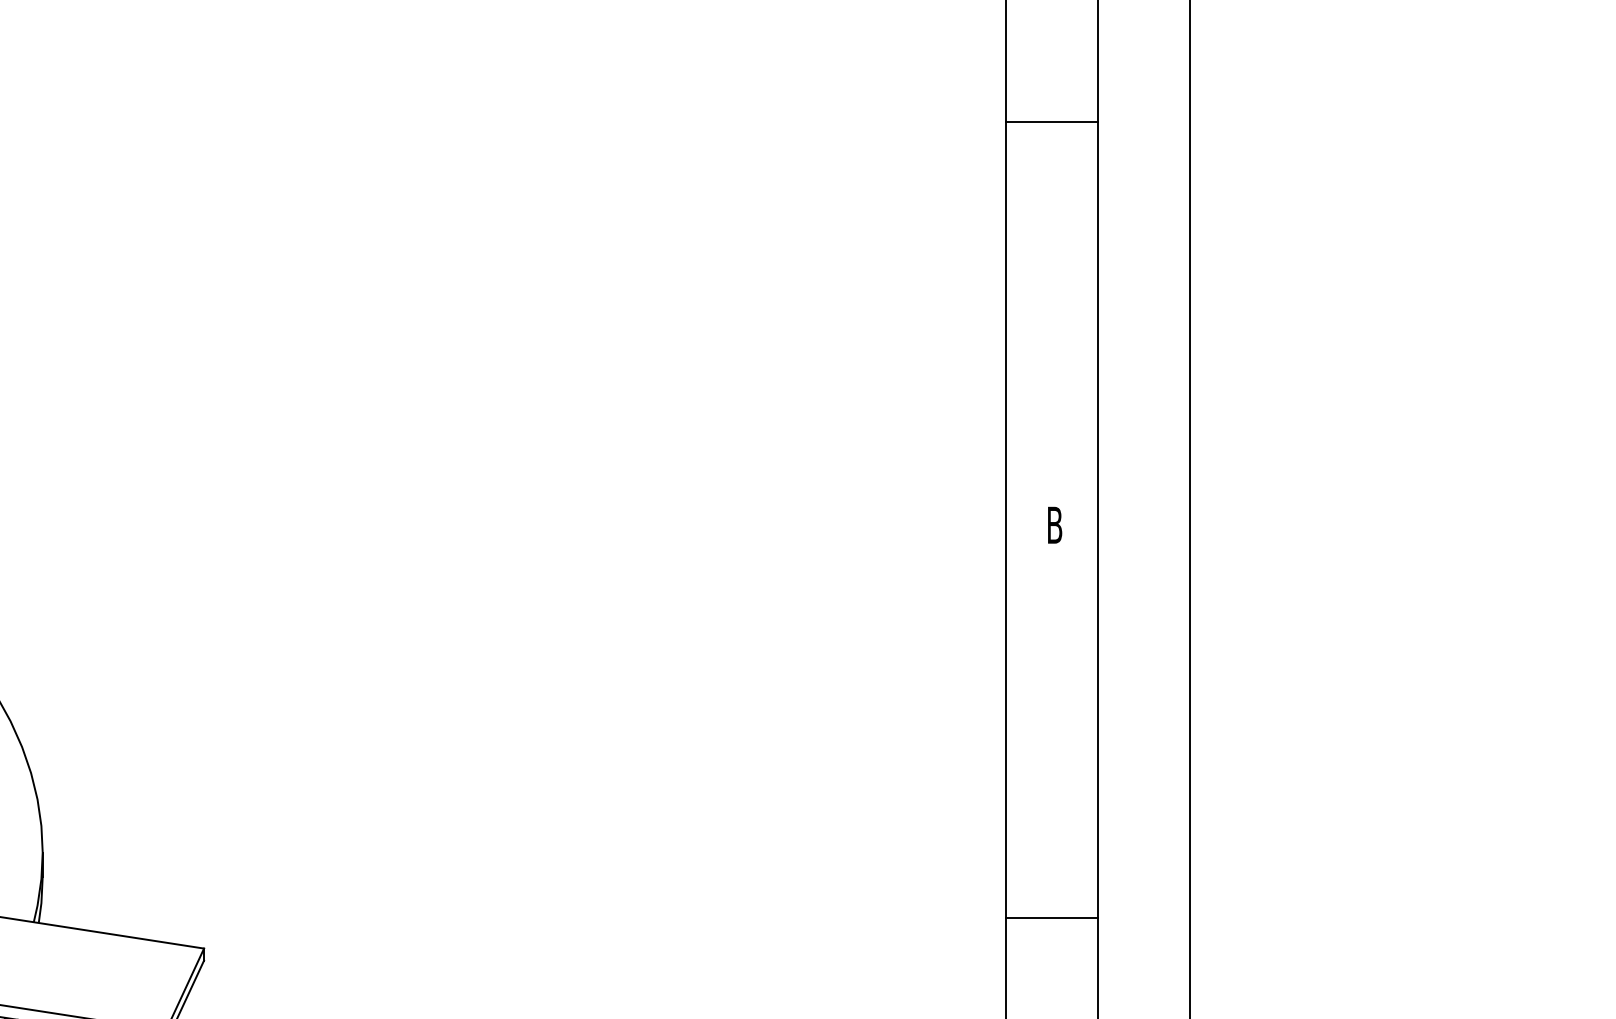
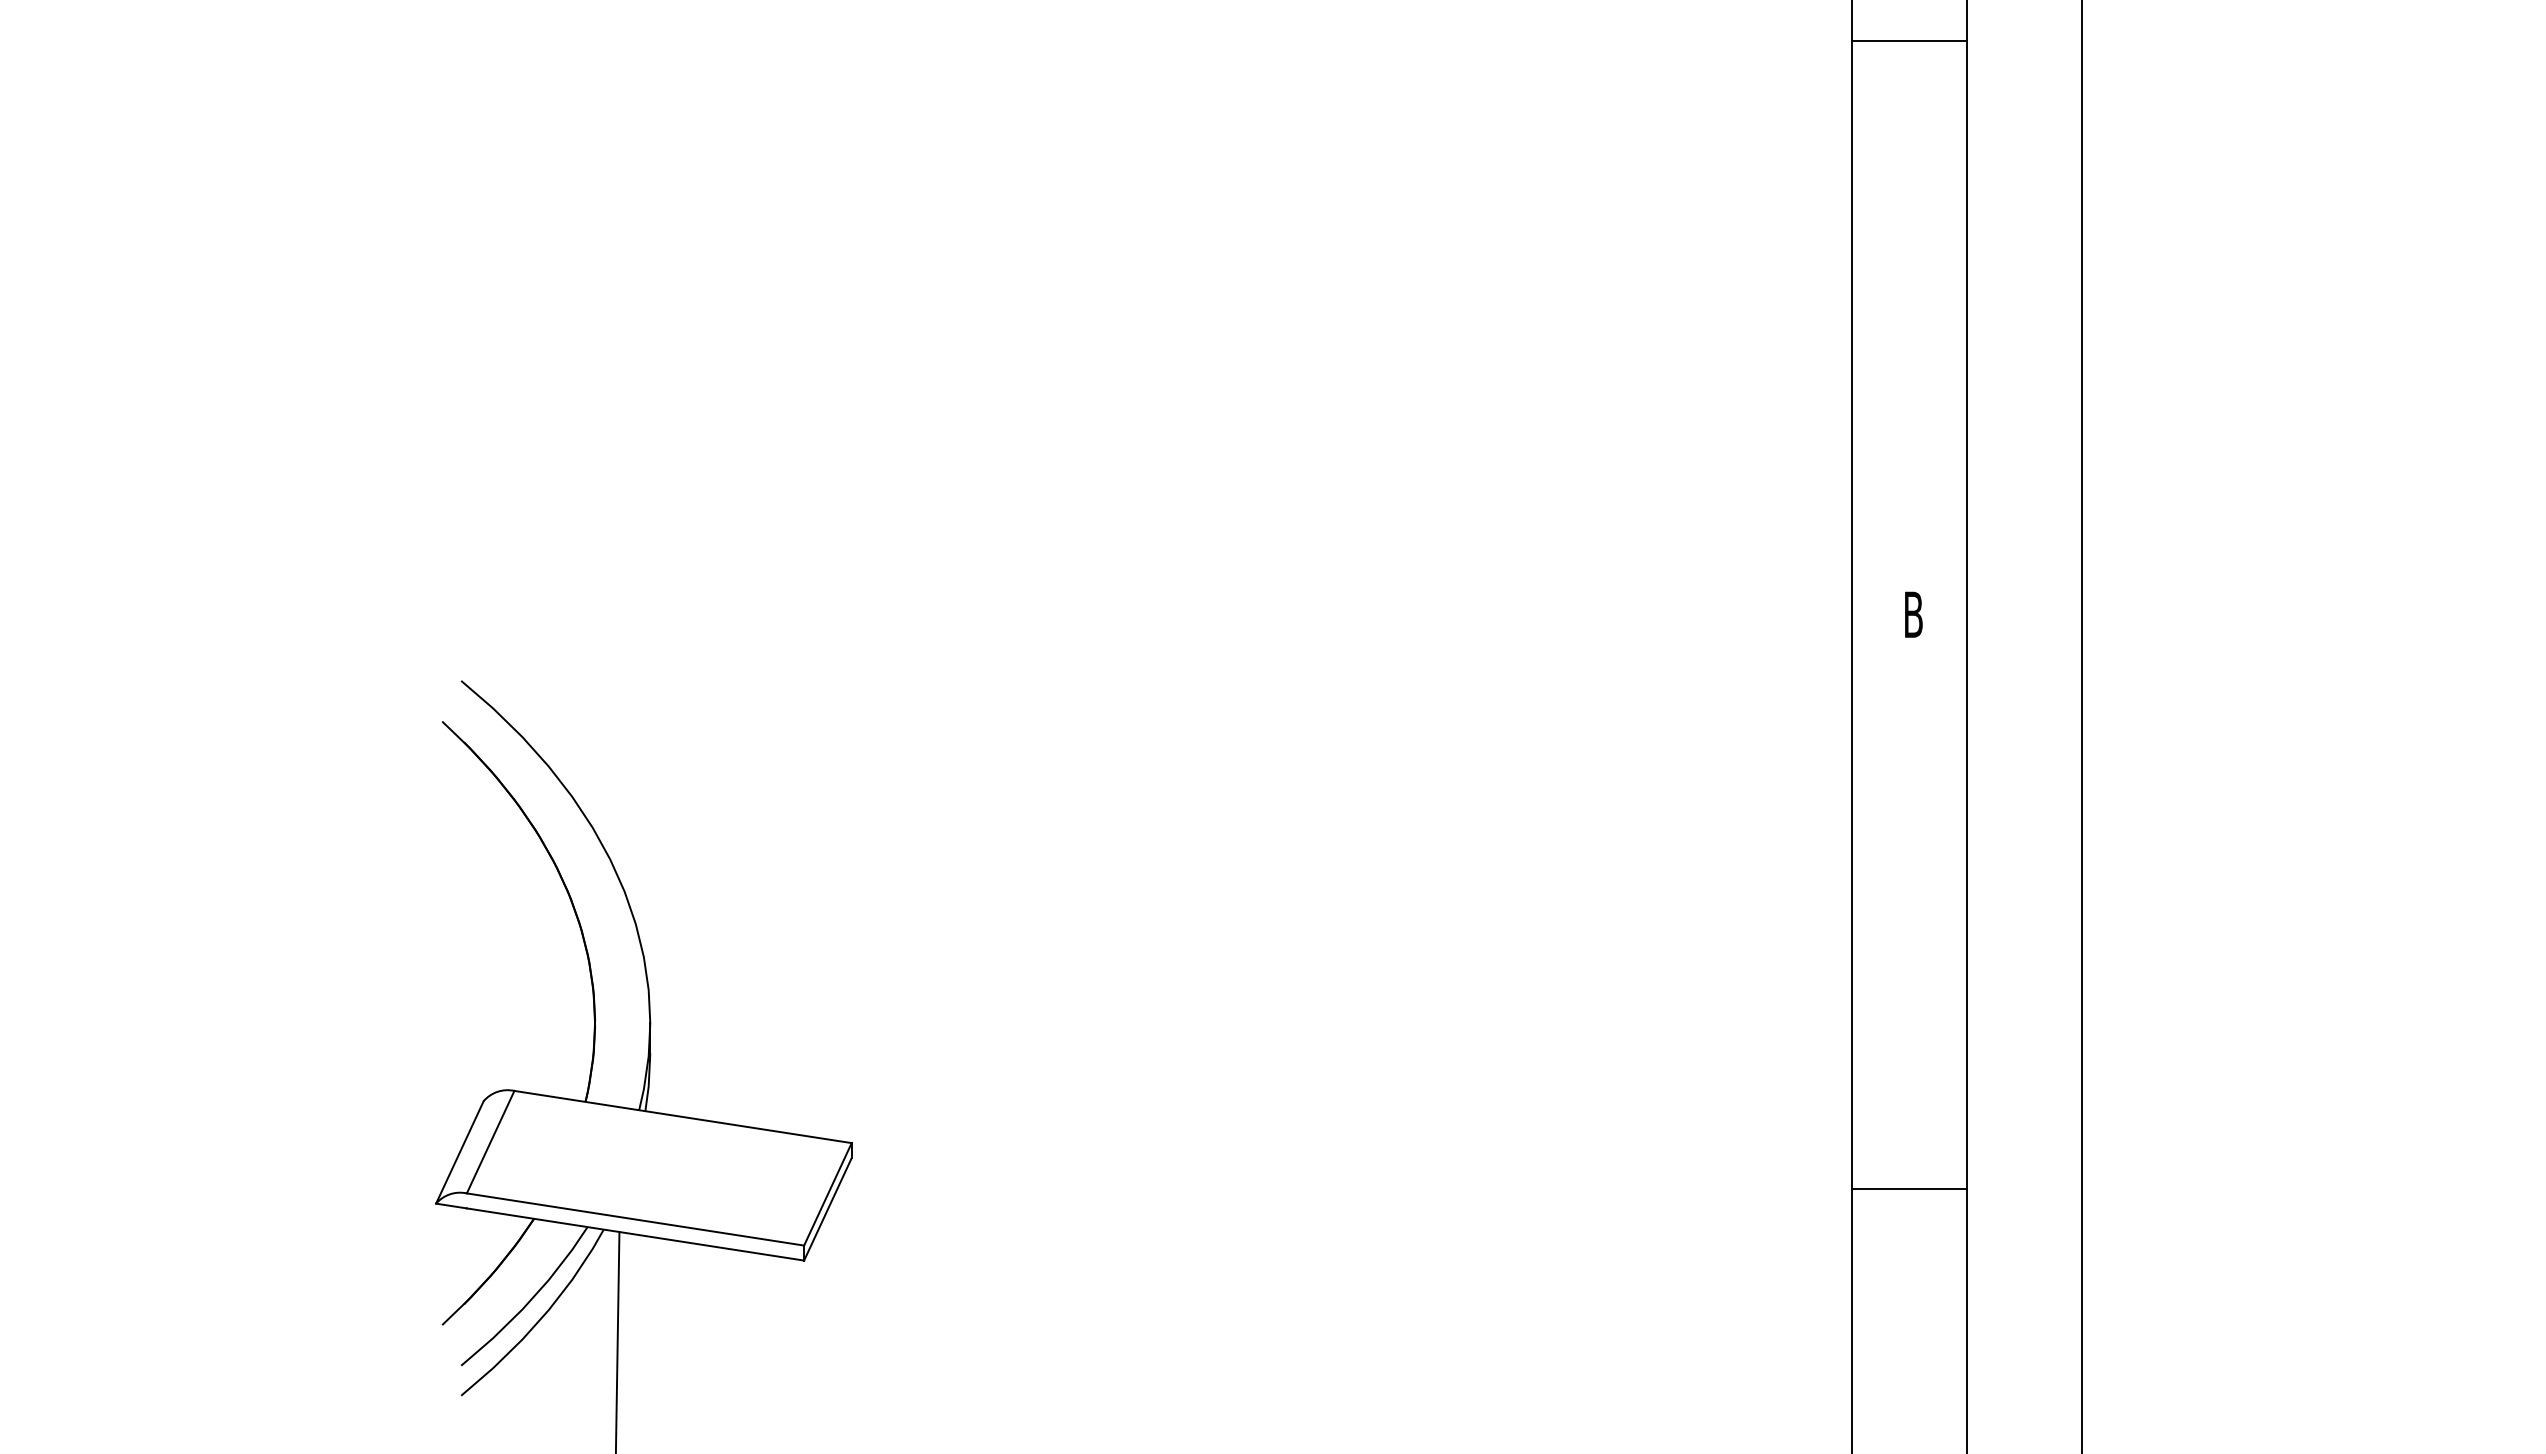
line: (1051, 122) -> (1909, 40), moved
line: (1051, 917) -> (1909, 1189), moved

